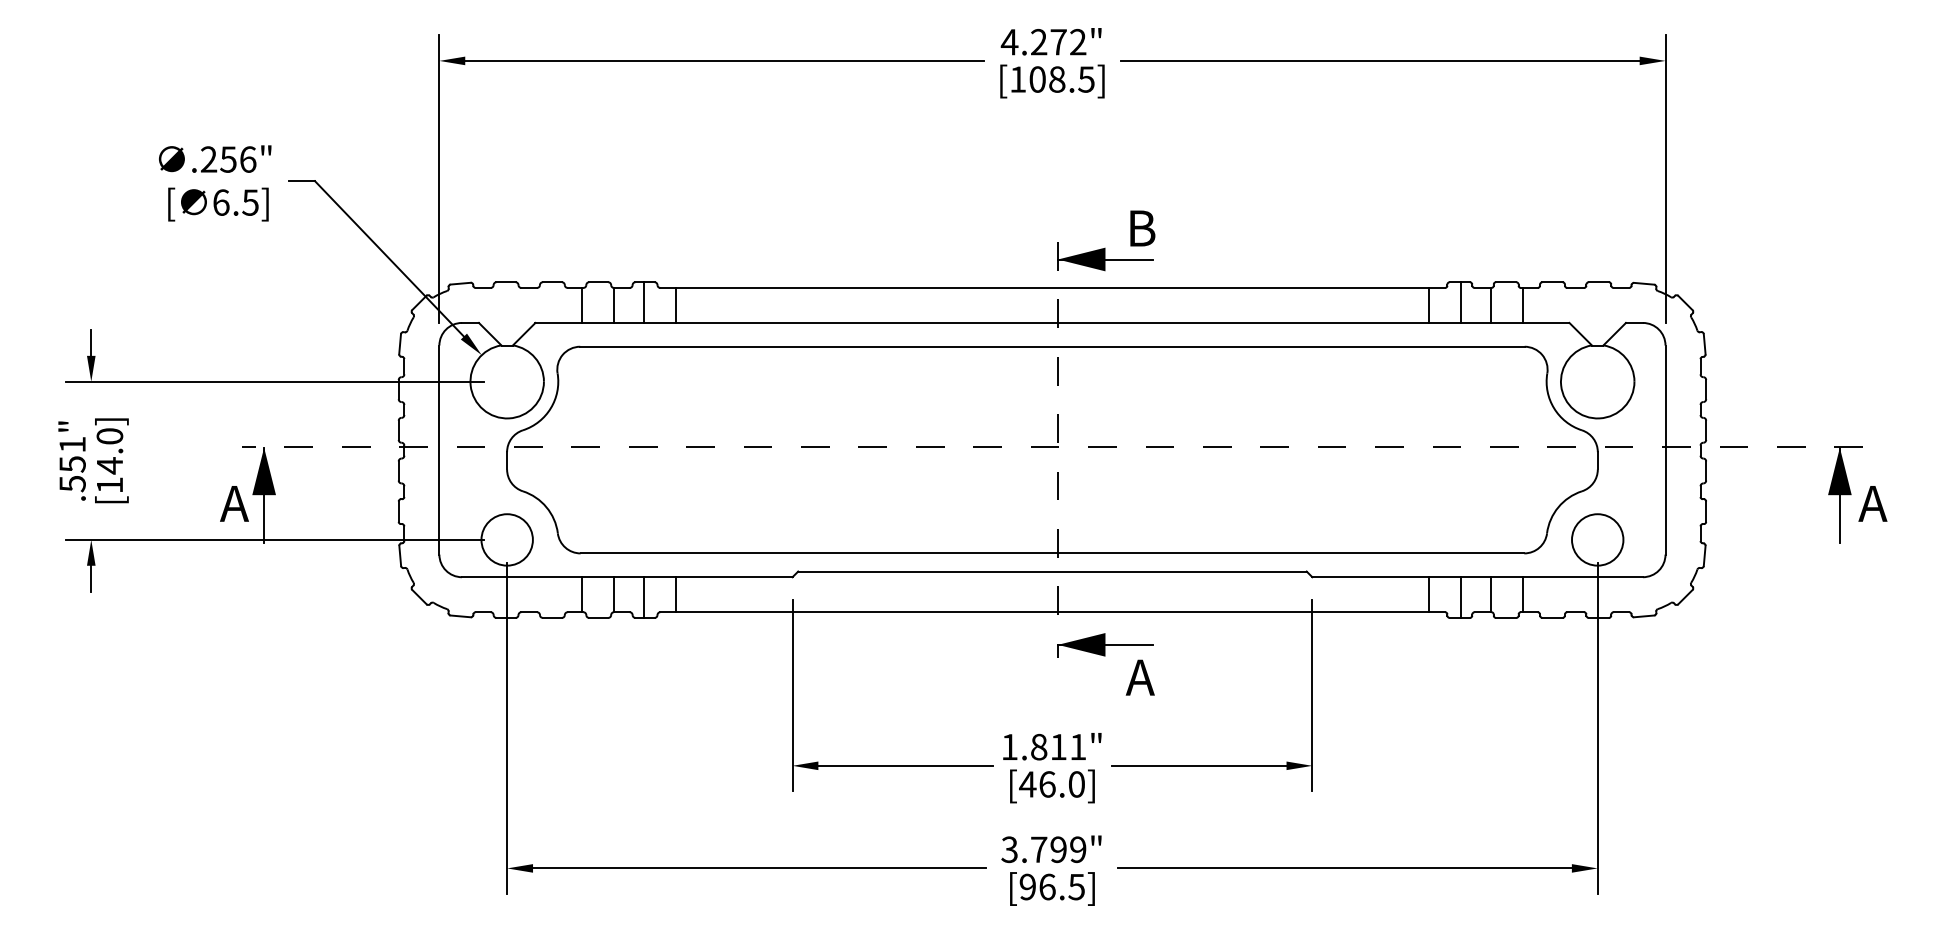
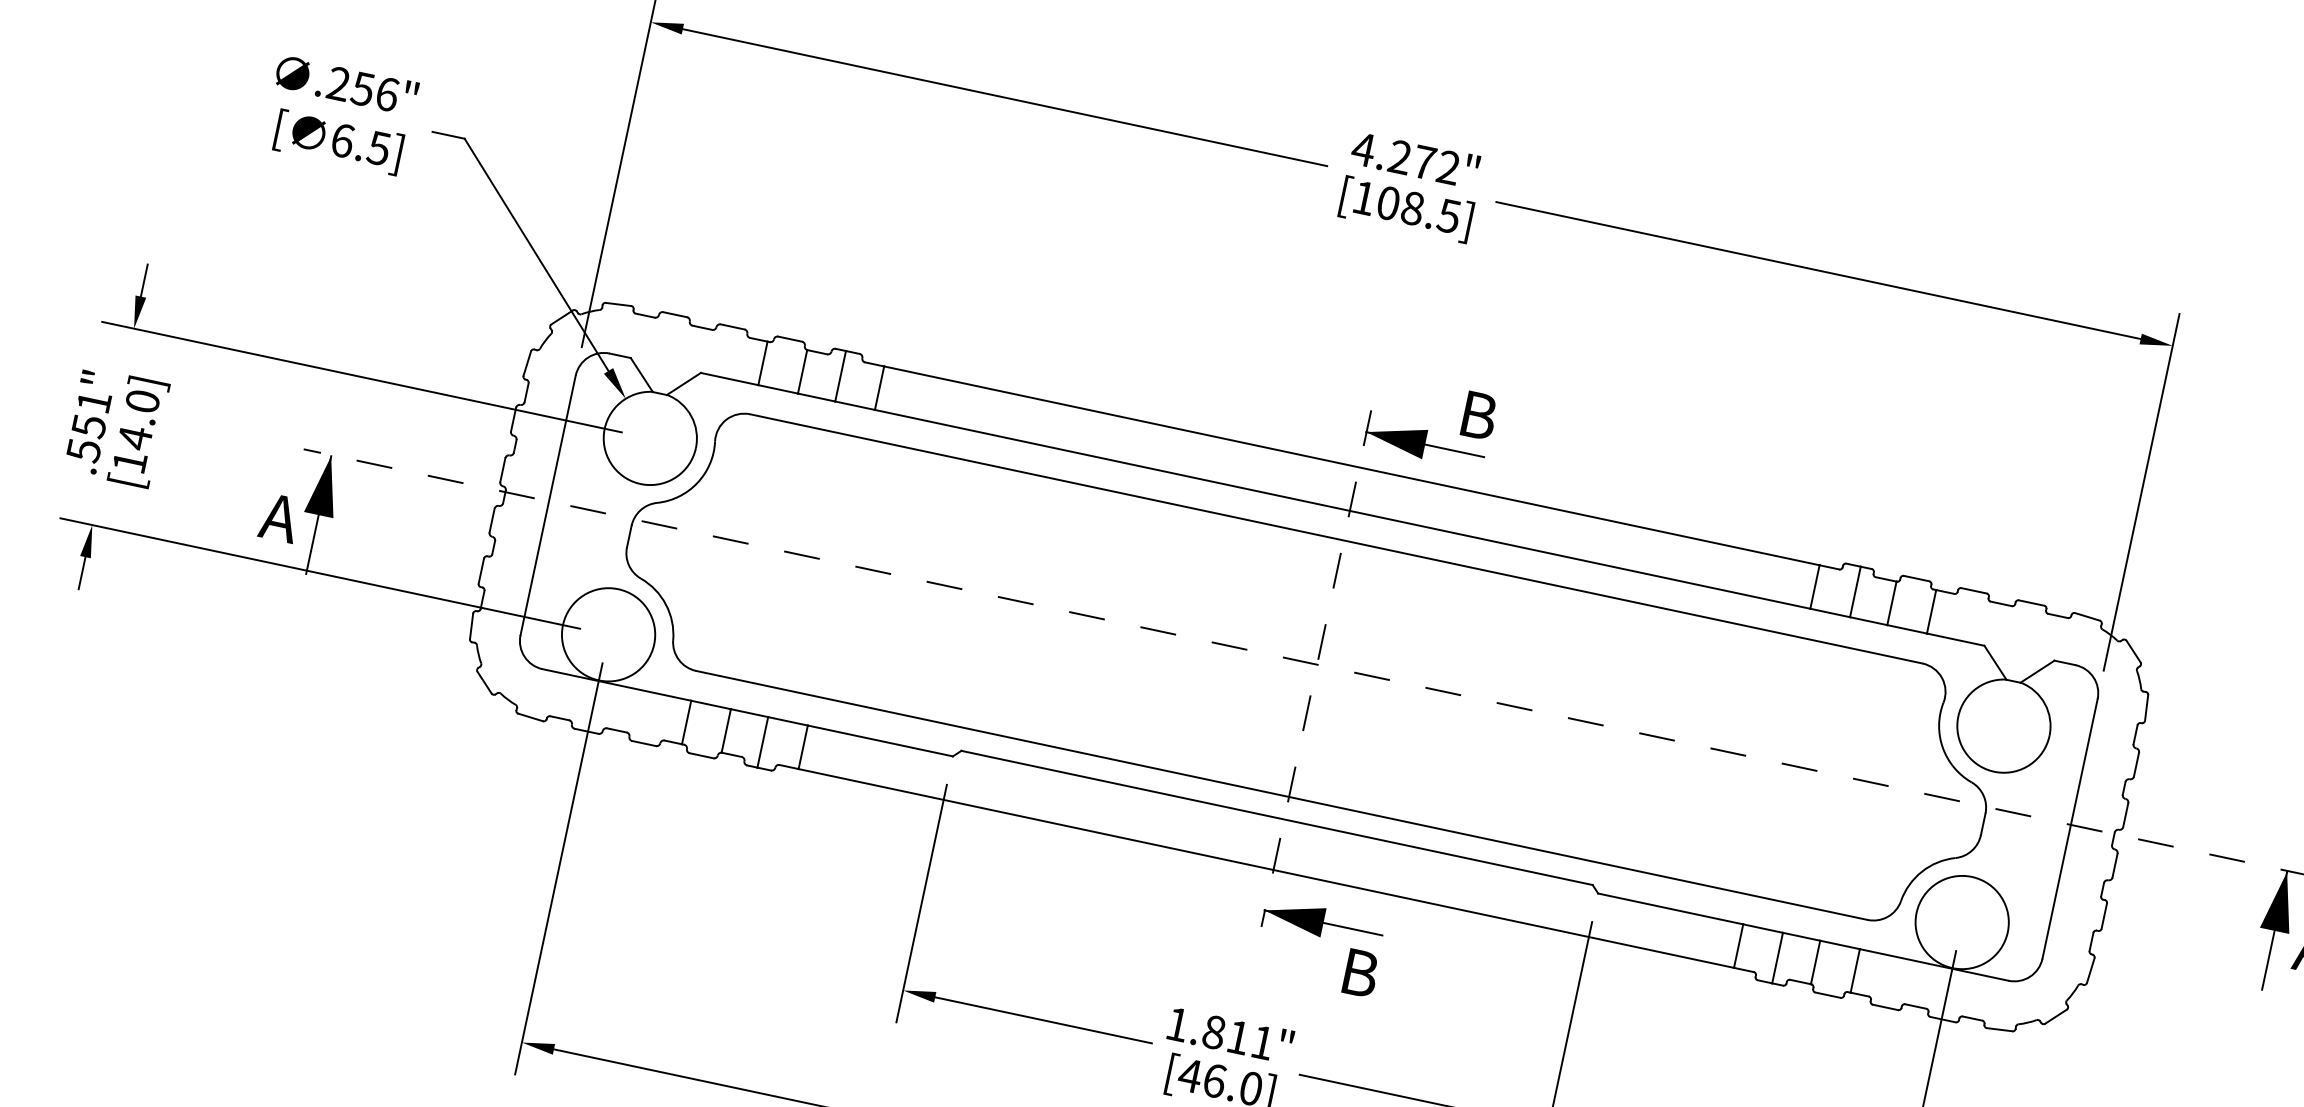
circle: (506, 539) -> (607, 634), size x1.43
circle: (1597, 539) -> (1962, 921), size x1.43
text: (1140, 677) -> (1358, 972), A -> B

